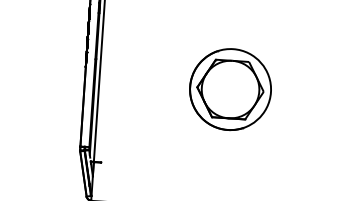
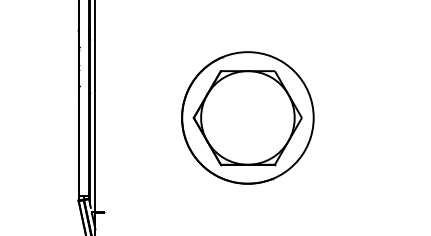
part: (230, 89) -> (247, 117), size x1.4

